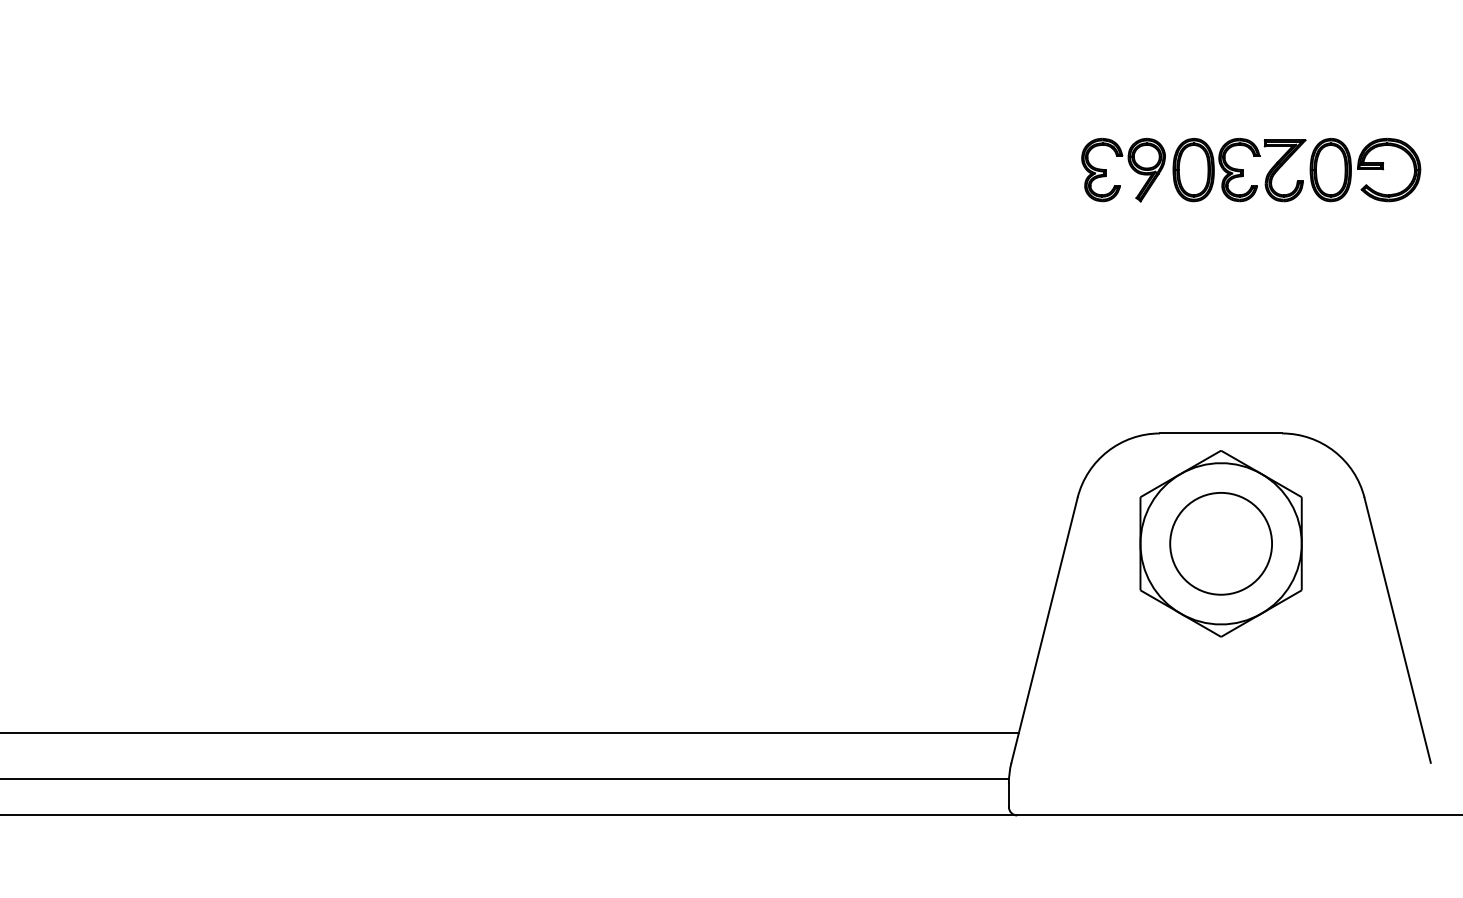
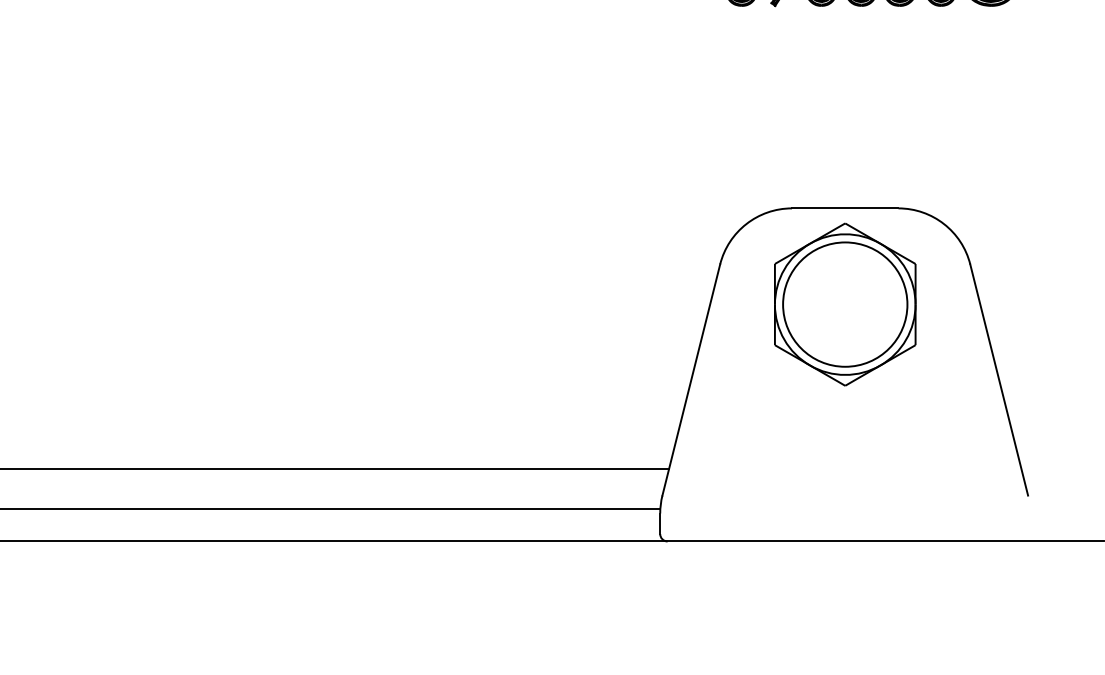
circle: (1221, 543) -> (845, 304), size x1.4

